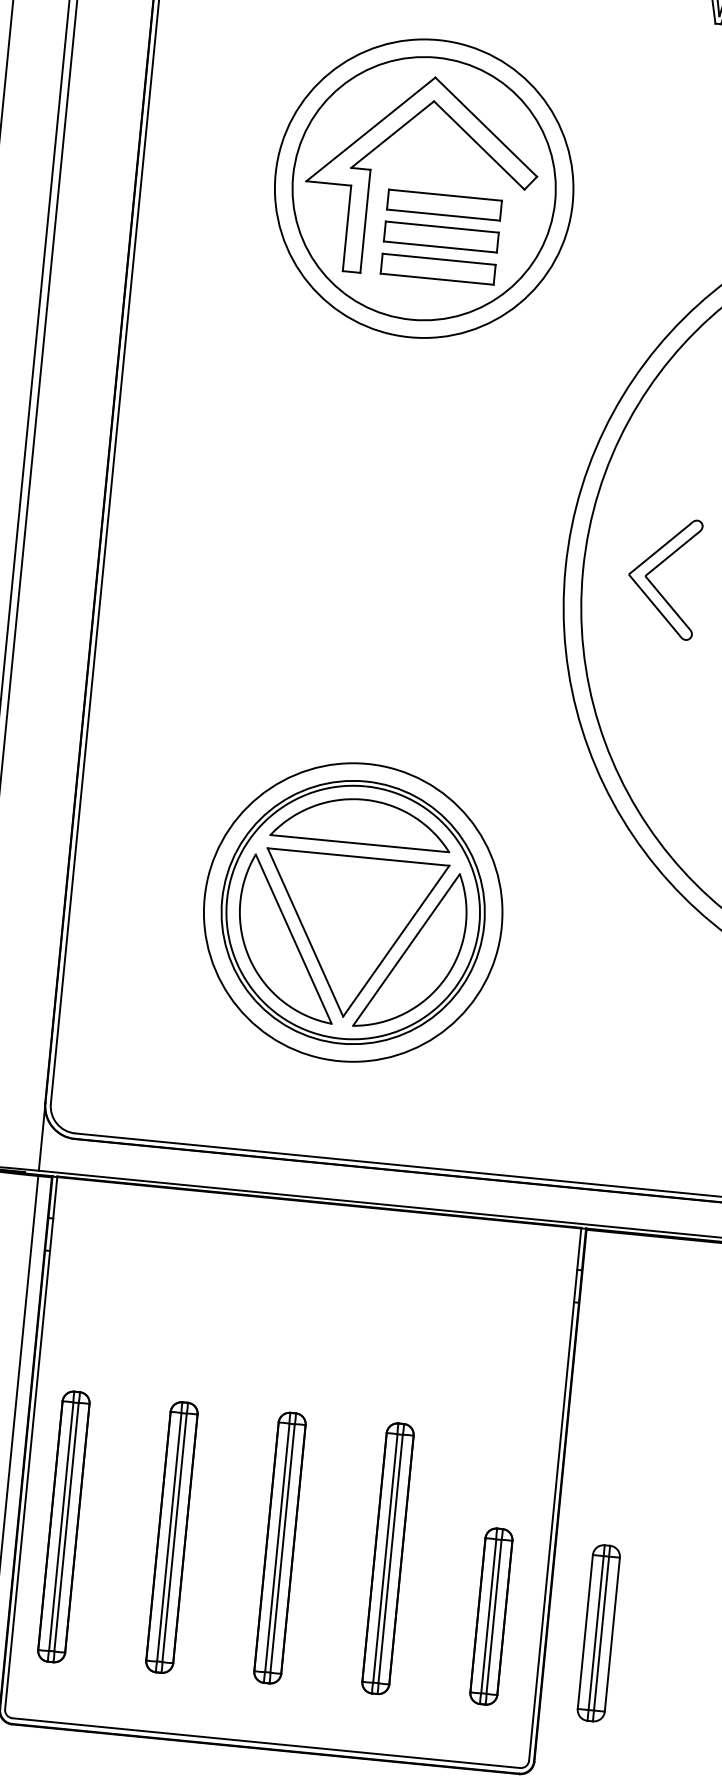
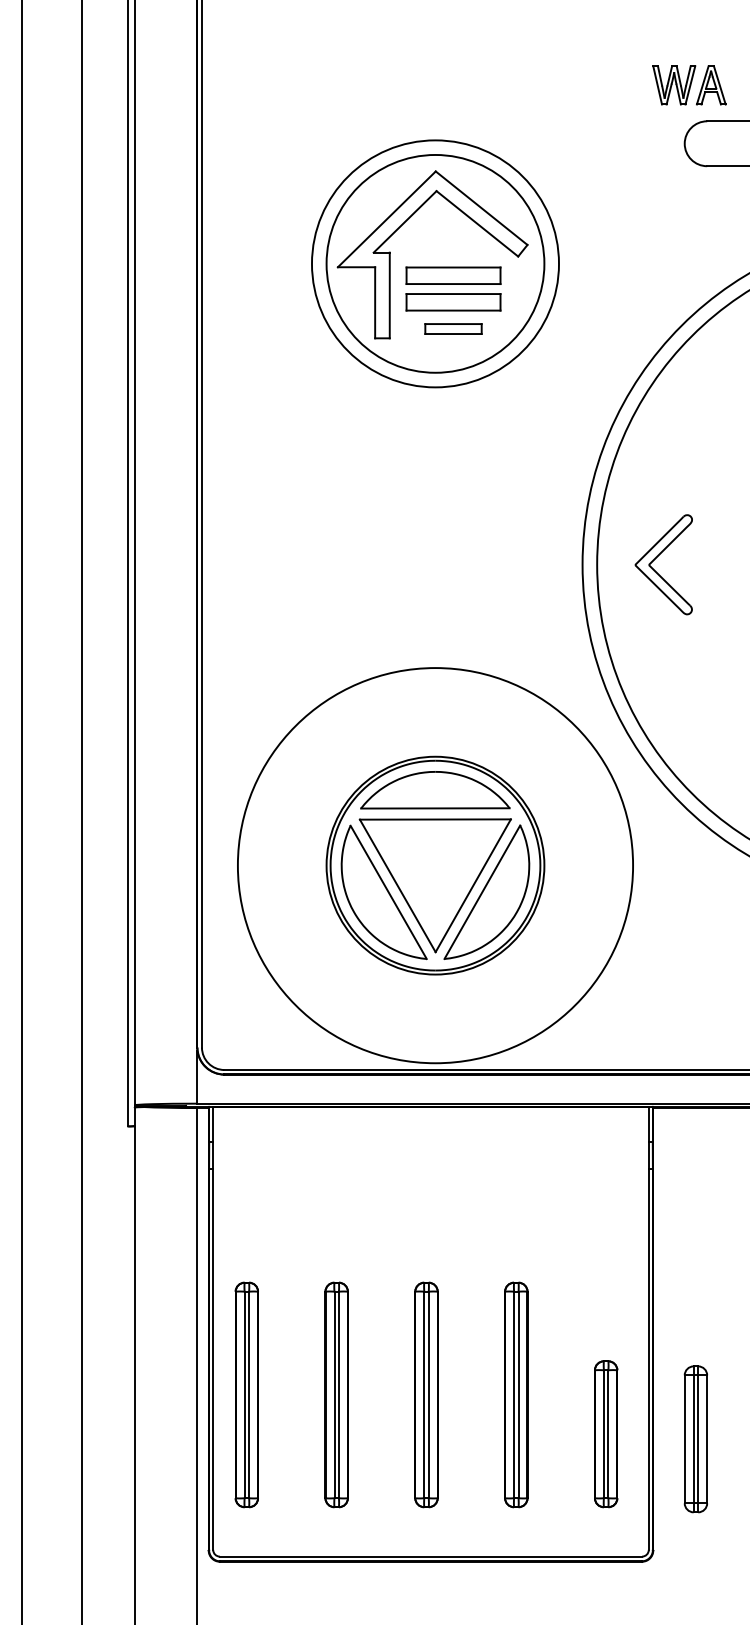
part: (438, 268) -> (453, 328), size x0.6
circle: (352, 912) -> (434, 865), size x1.6

